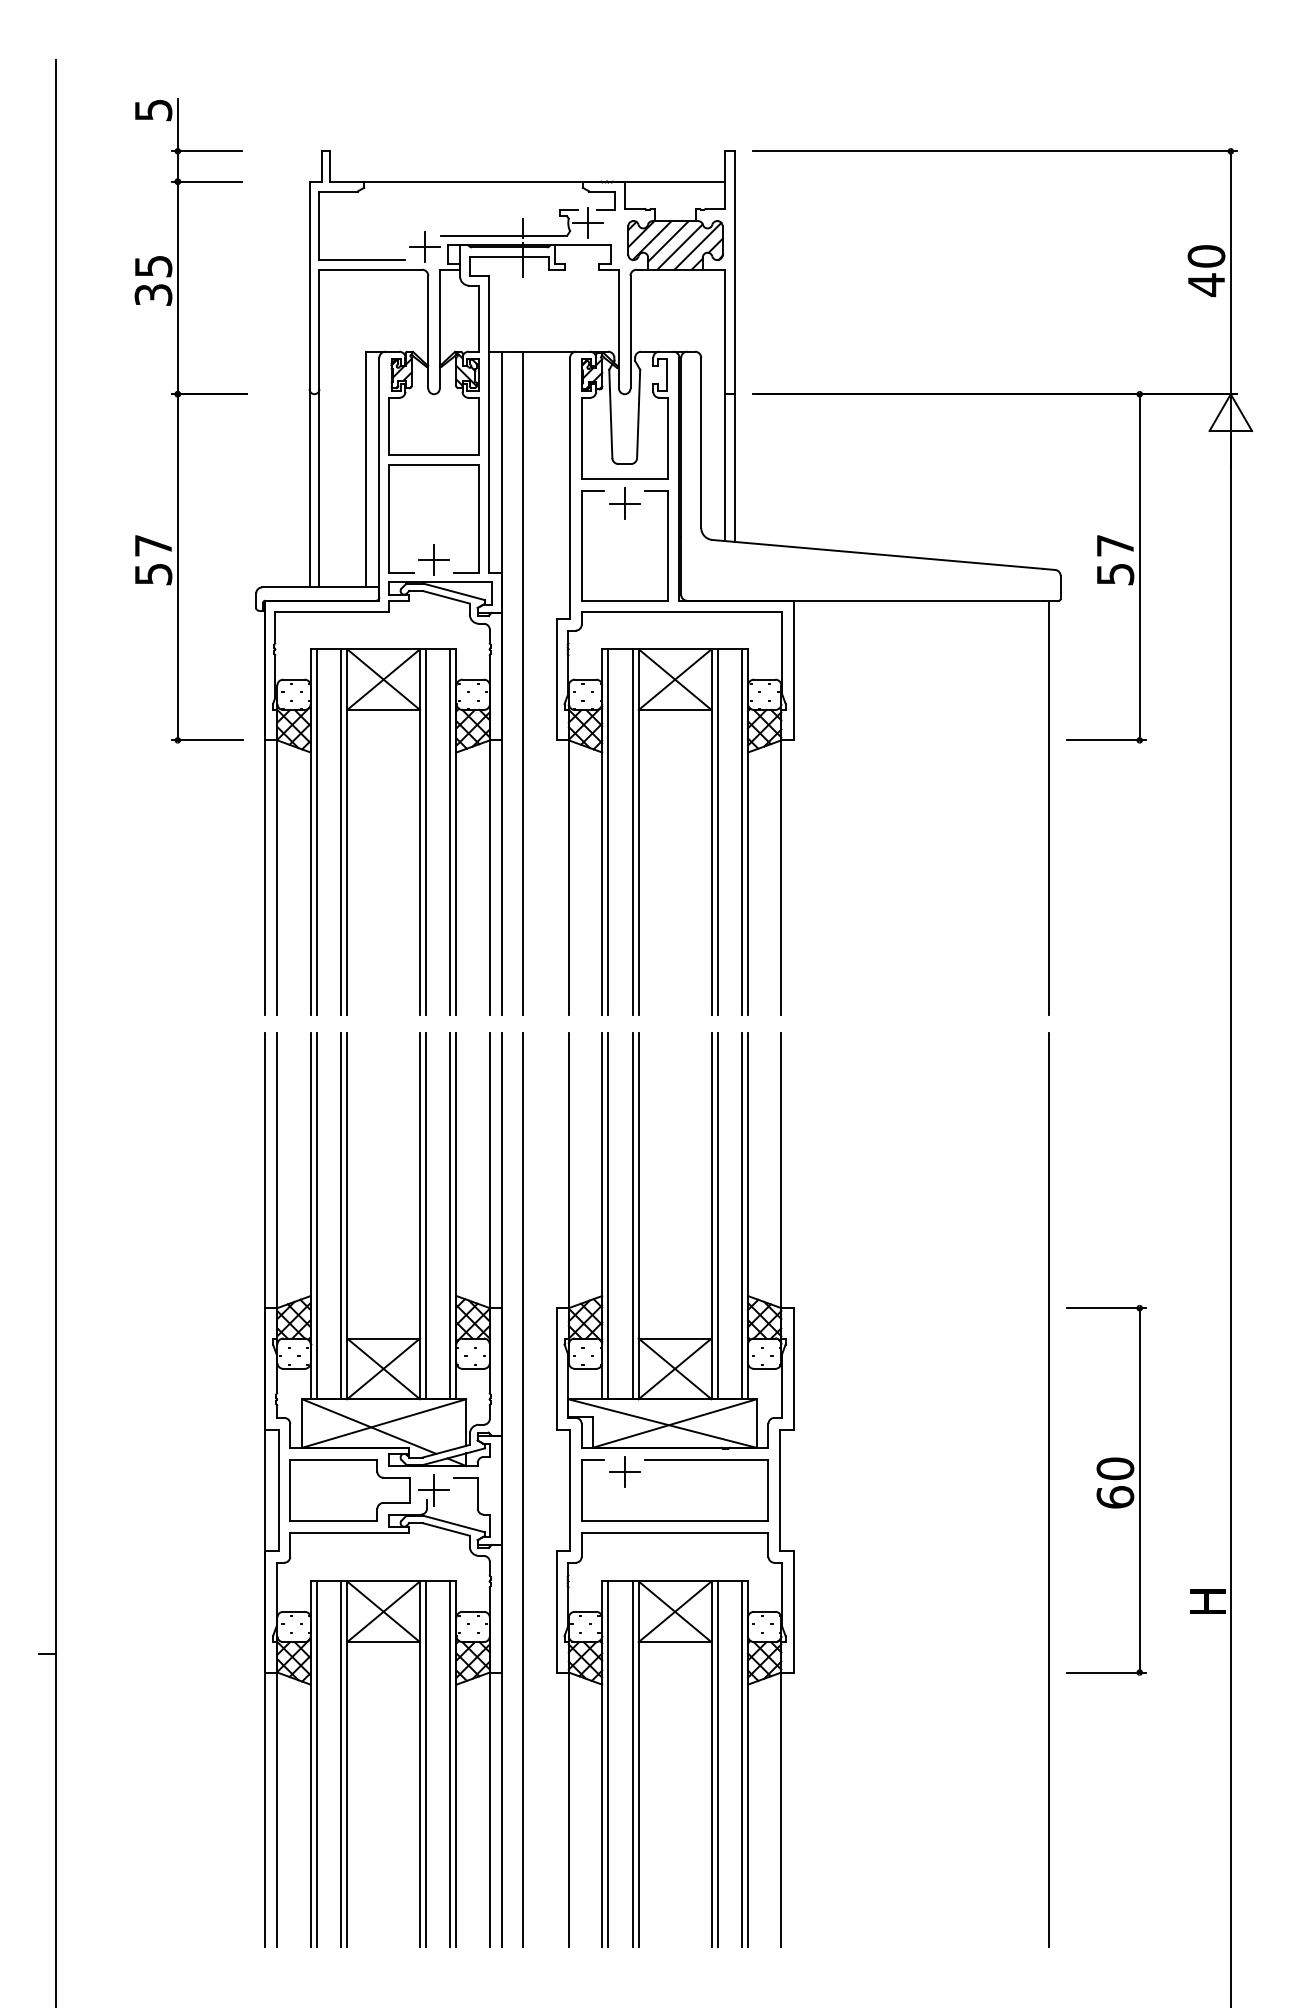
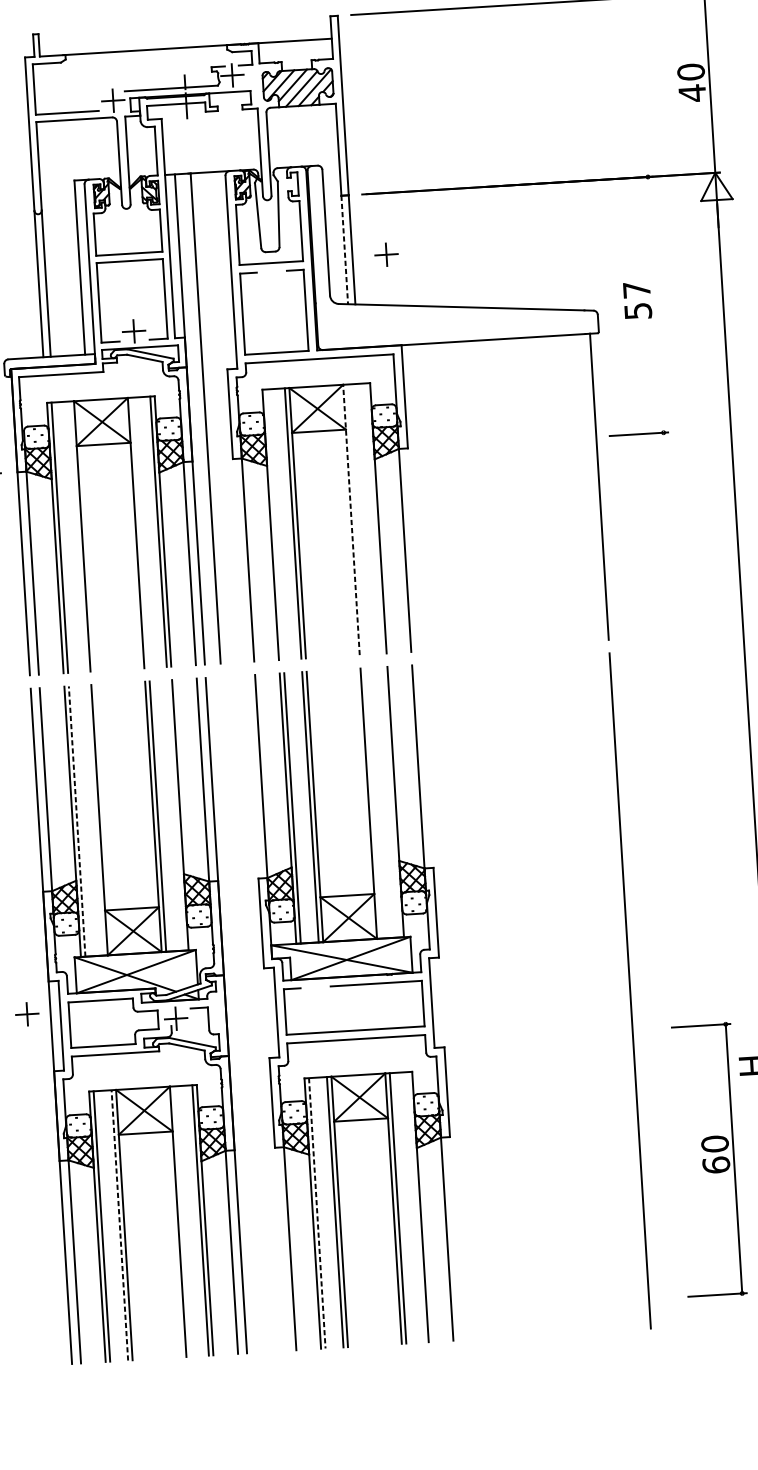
line: (724, 468) -> (344, 250), solid -> dashed
part: (624, 503) -> (386, 254), moved
line: (1139, 567) -> (655, 305), removed
line: (341, 832) -> (78, 536), removed
line: (426, 832) -> (140, 533), removed
line: (608, 832) -> (275, 524), removed
line: (711, 832) -> (351, 520), solid -> dashed
line: (717, 832) -> (355, 519), removed
line: (741, 832) -> (373, 518), removed
line: (316, 1216) -> (76, 821), solid -> dashed
line: (341, 1216) -> (95, 820), removed
line: (450, 1216) -> (175, 815), removed
line: (717, 1216) -> (373, 803), removed
line: (741, 1216) -> (390, 802), removed
part: (624, 1471) -> (27, 1013), moved
line: (523, 1490) -> (242, 1014), removed
part: (1106, 1490) -> (709, 1160), moved
line: (341, 1764) -> (120, 1225), solid -> dashed
line: (426, 1764) -> (182, 1221), removed
line: (608, 1764) -> (317, 1213), solid -> dashed
line: (741, 1764) -> (415, 1207), removed

